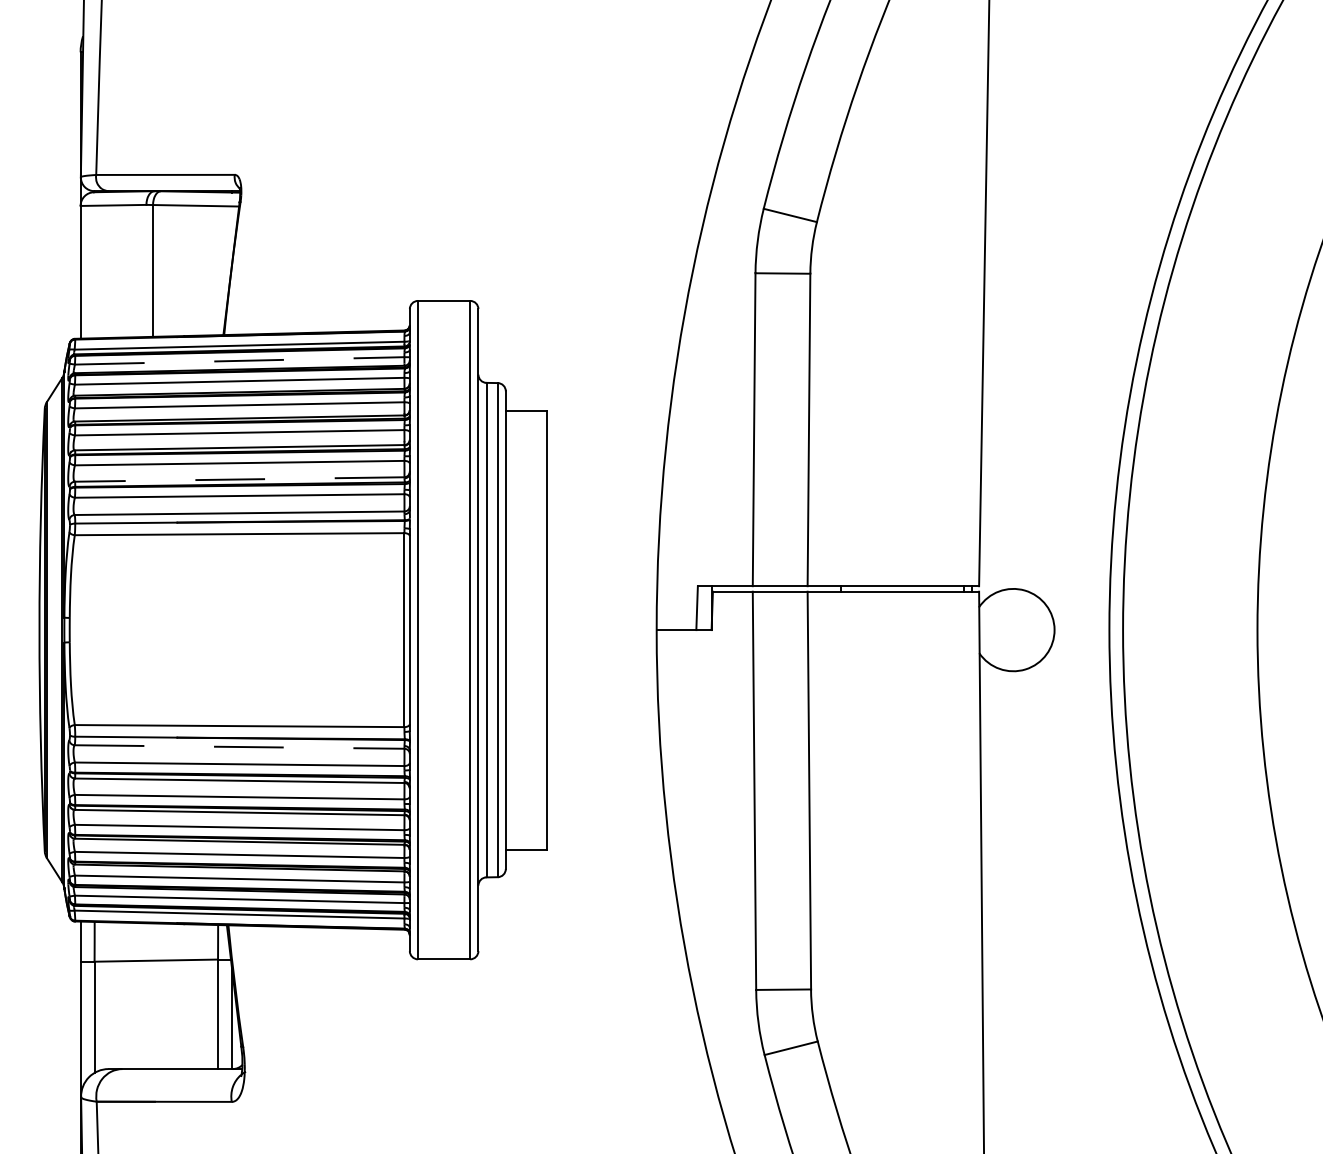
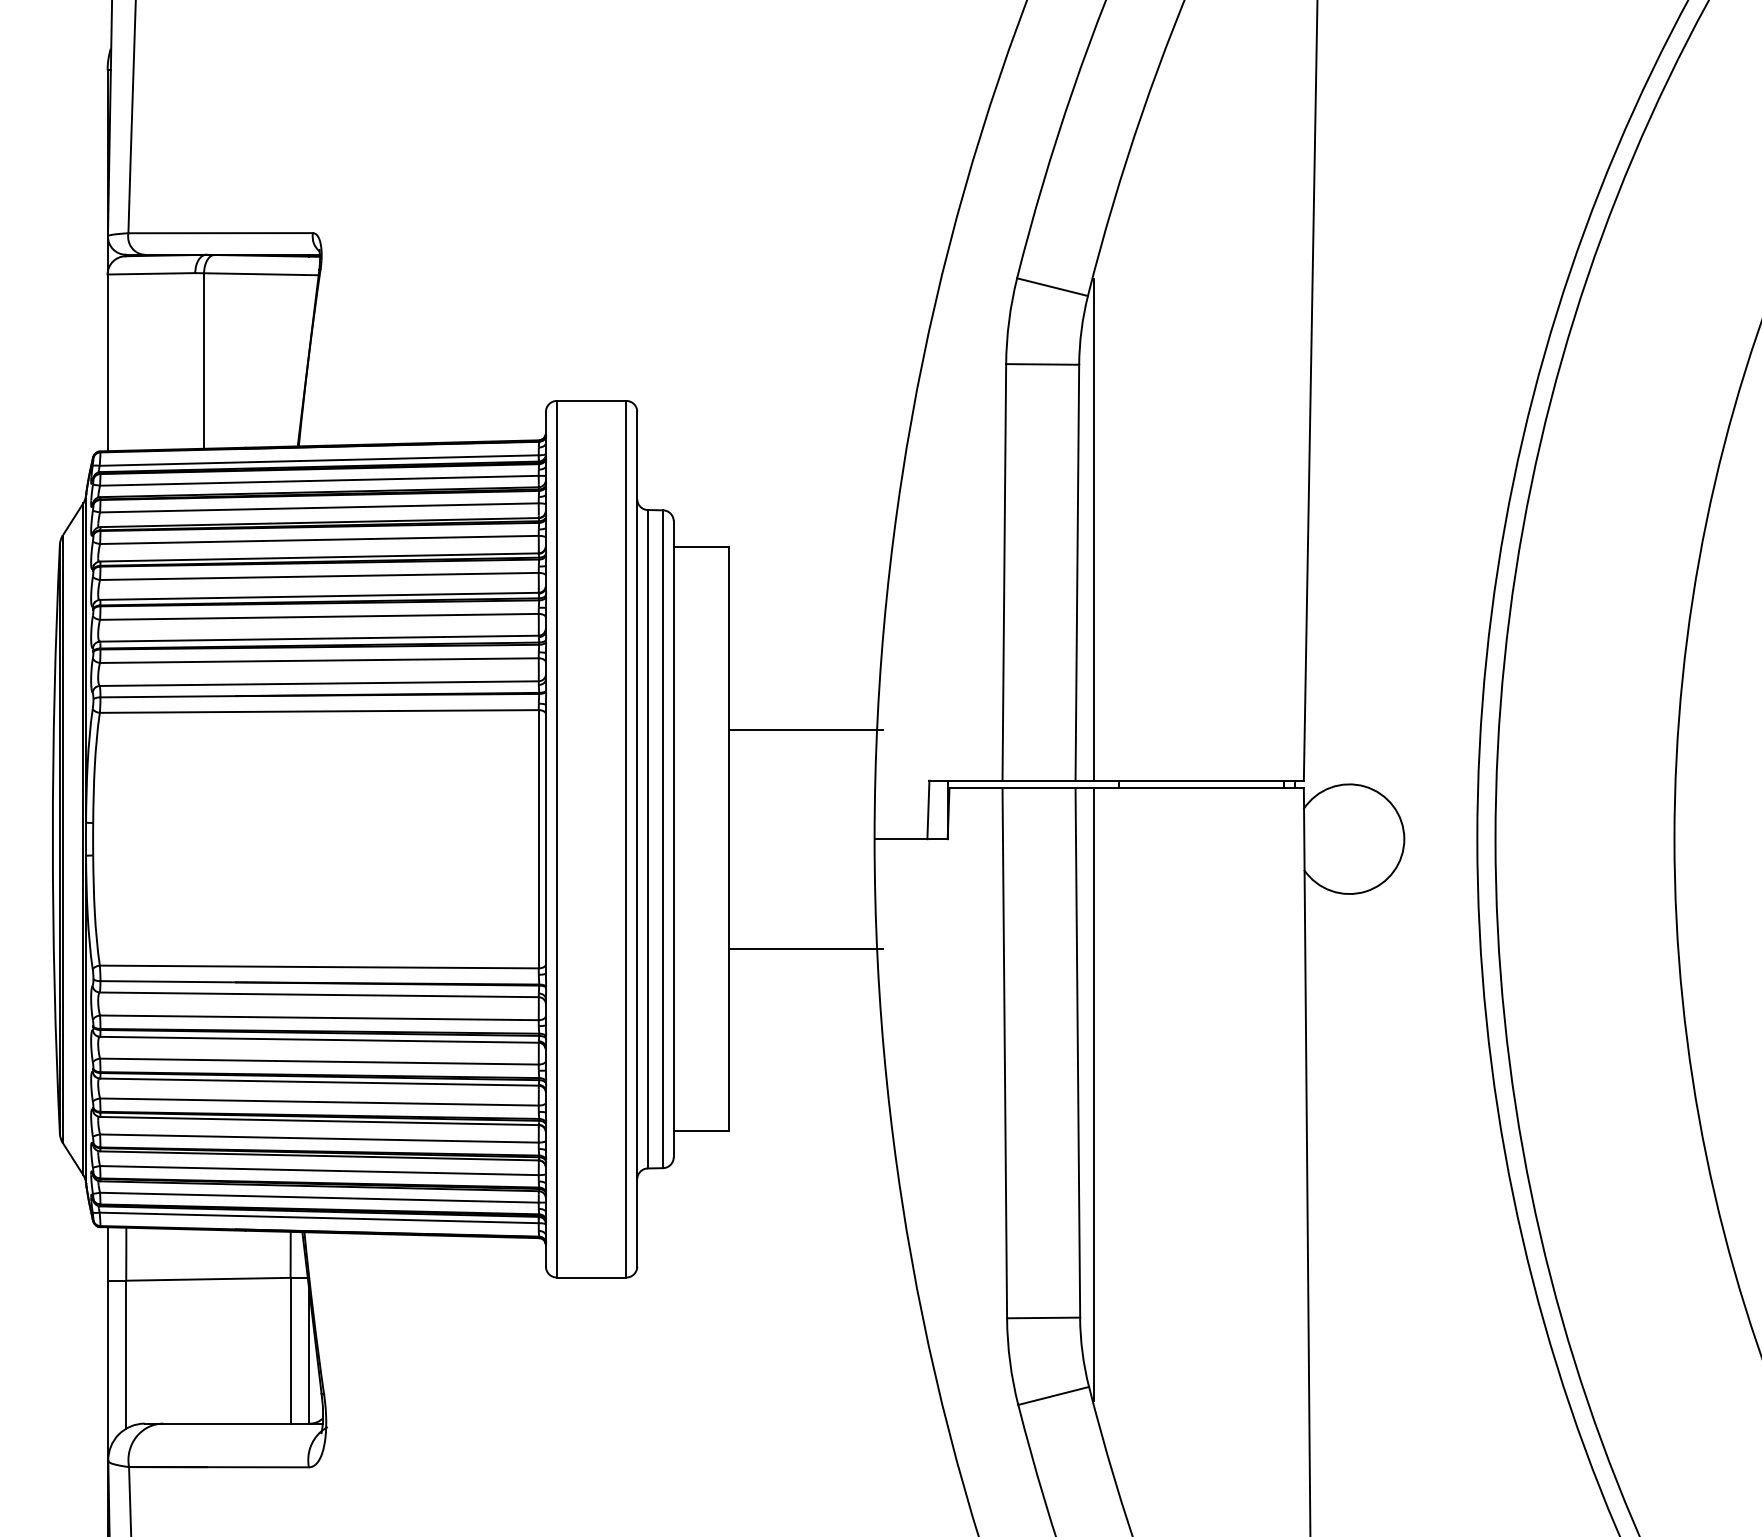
line: (239, 360) -> (319, 480), dashed -> solid
line: (821, 397) -> (1093, 529), added
line: (239, 479) -> (318, 638), dashed -> solid
line: (604, 547) -> (805, 729), added
line: (604, 712) -> (805, 948), added
line: (239, 746) -> (319, 994), dashed -> solid
line: (821, 821) -> (1093, 1094), added

